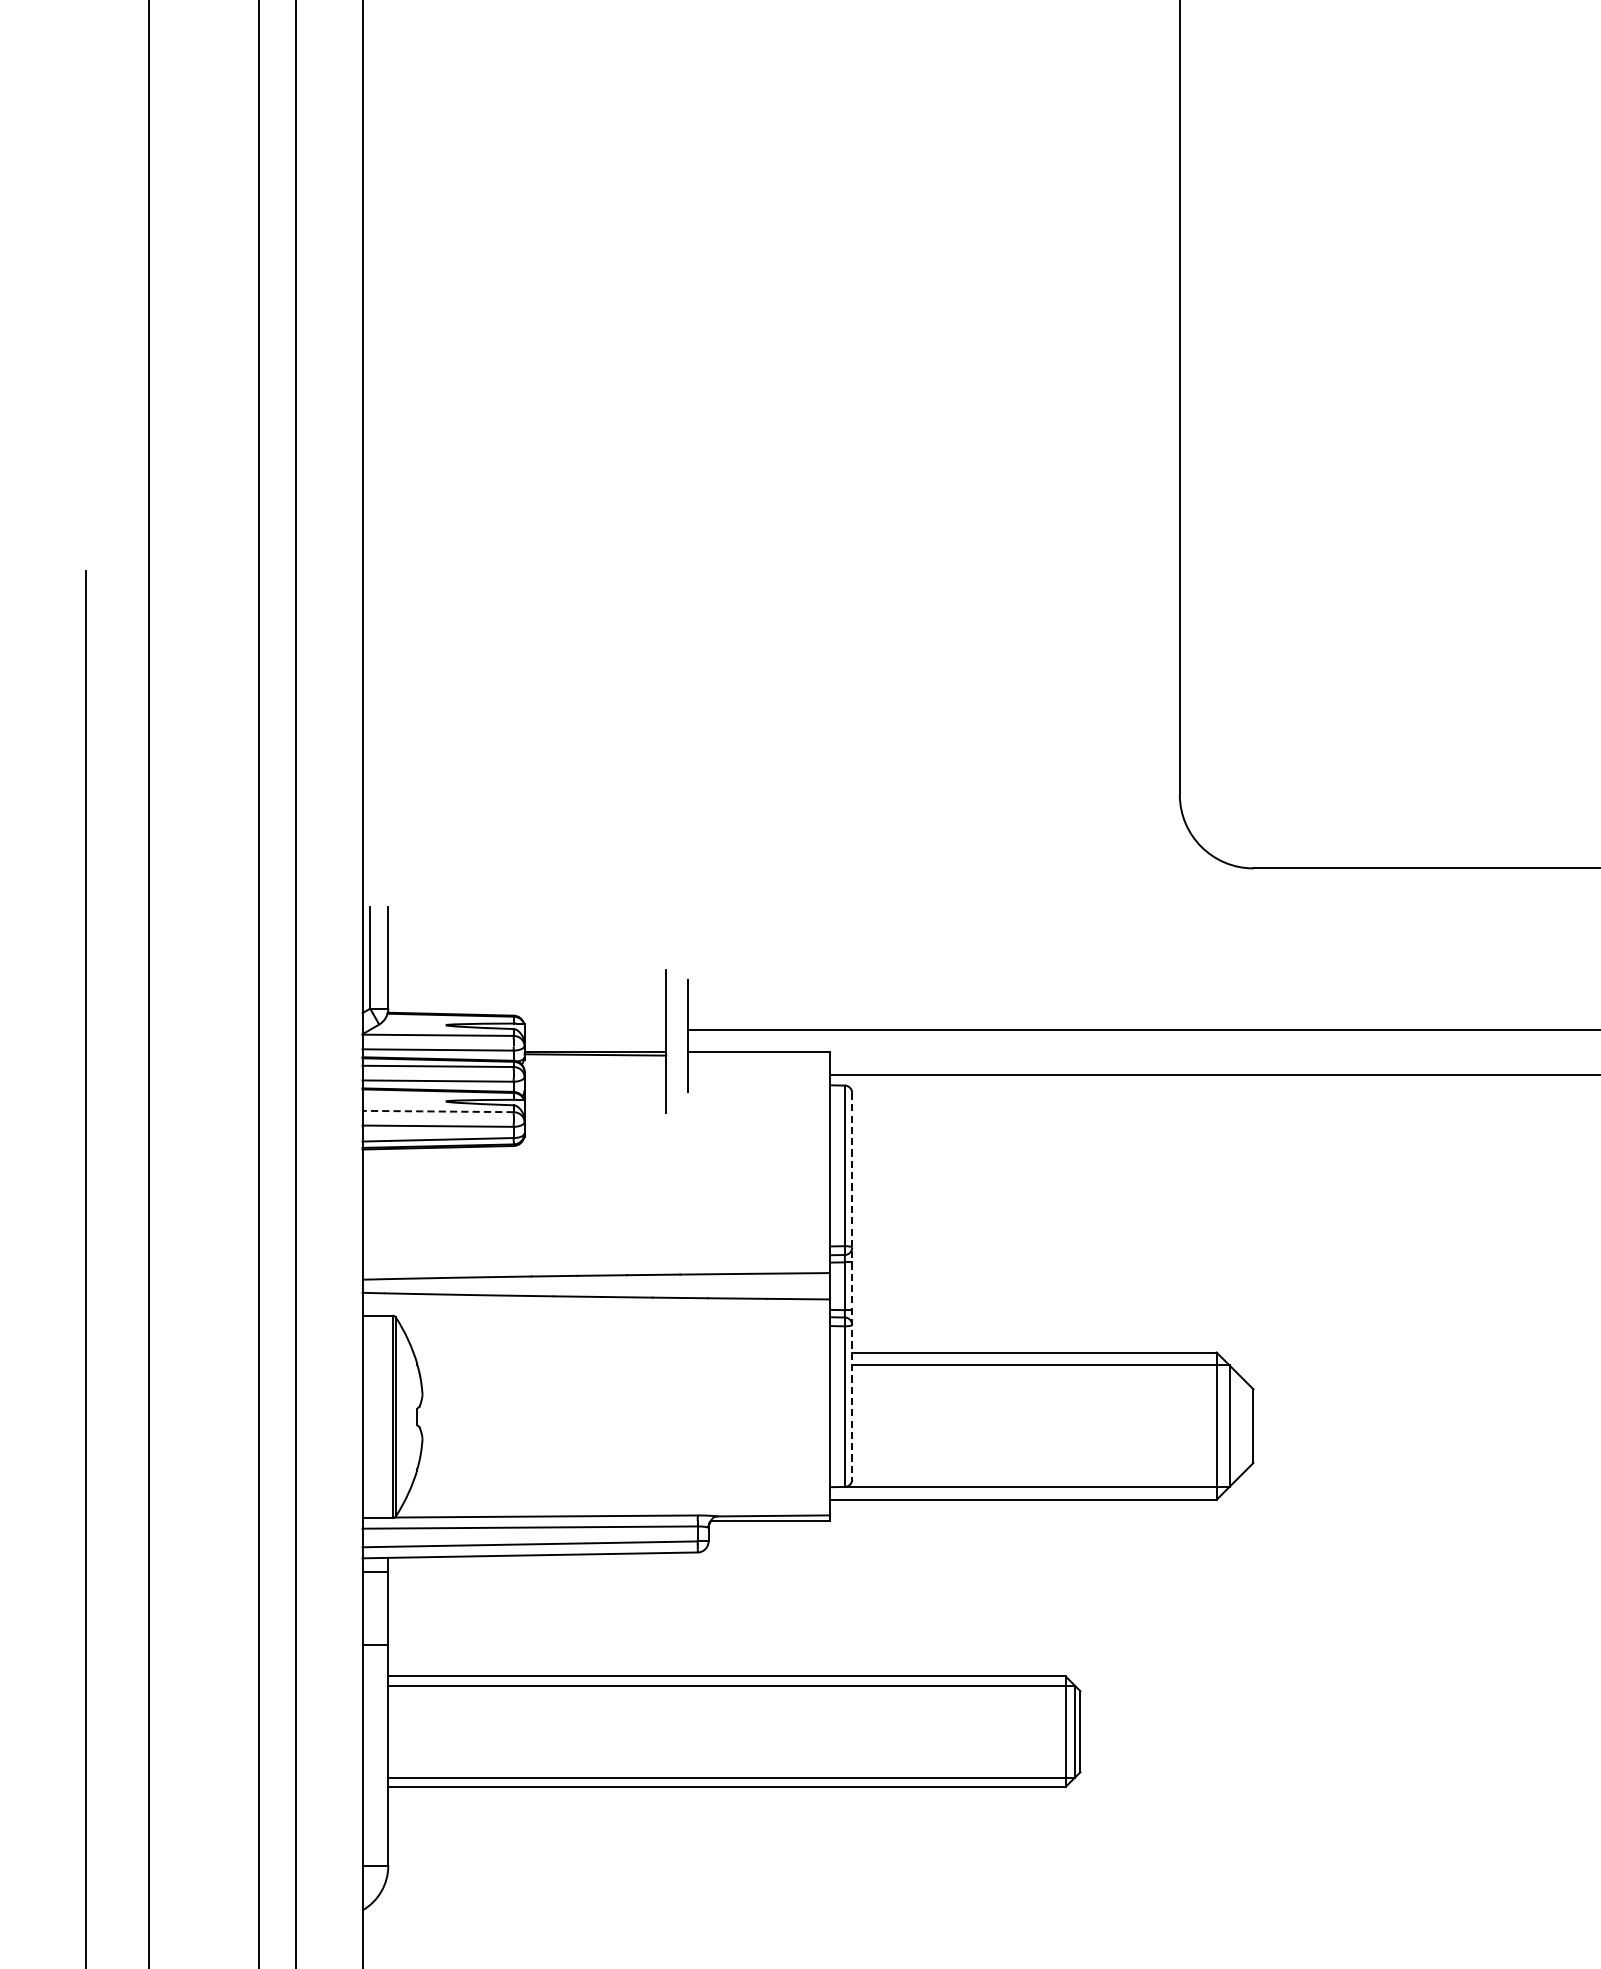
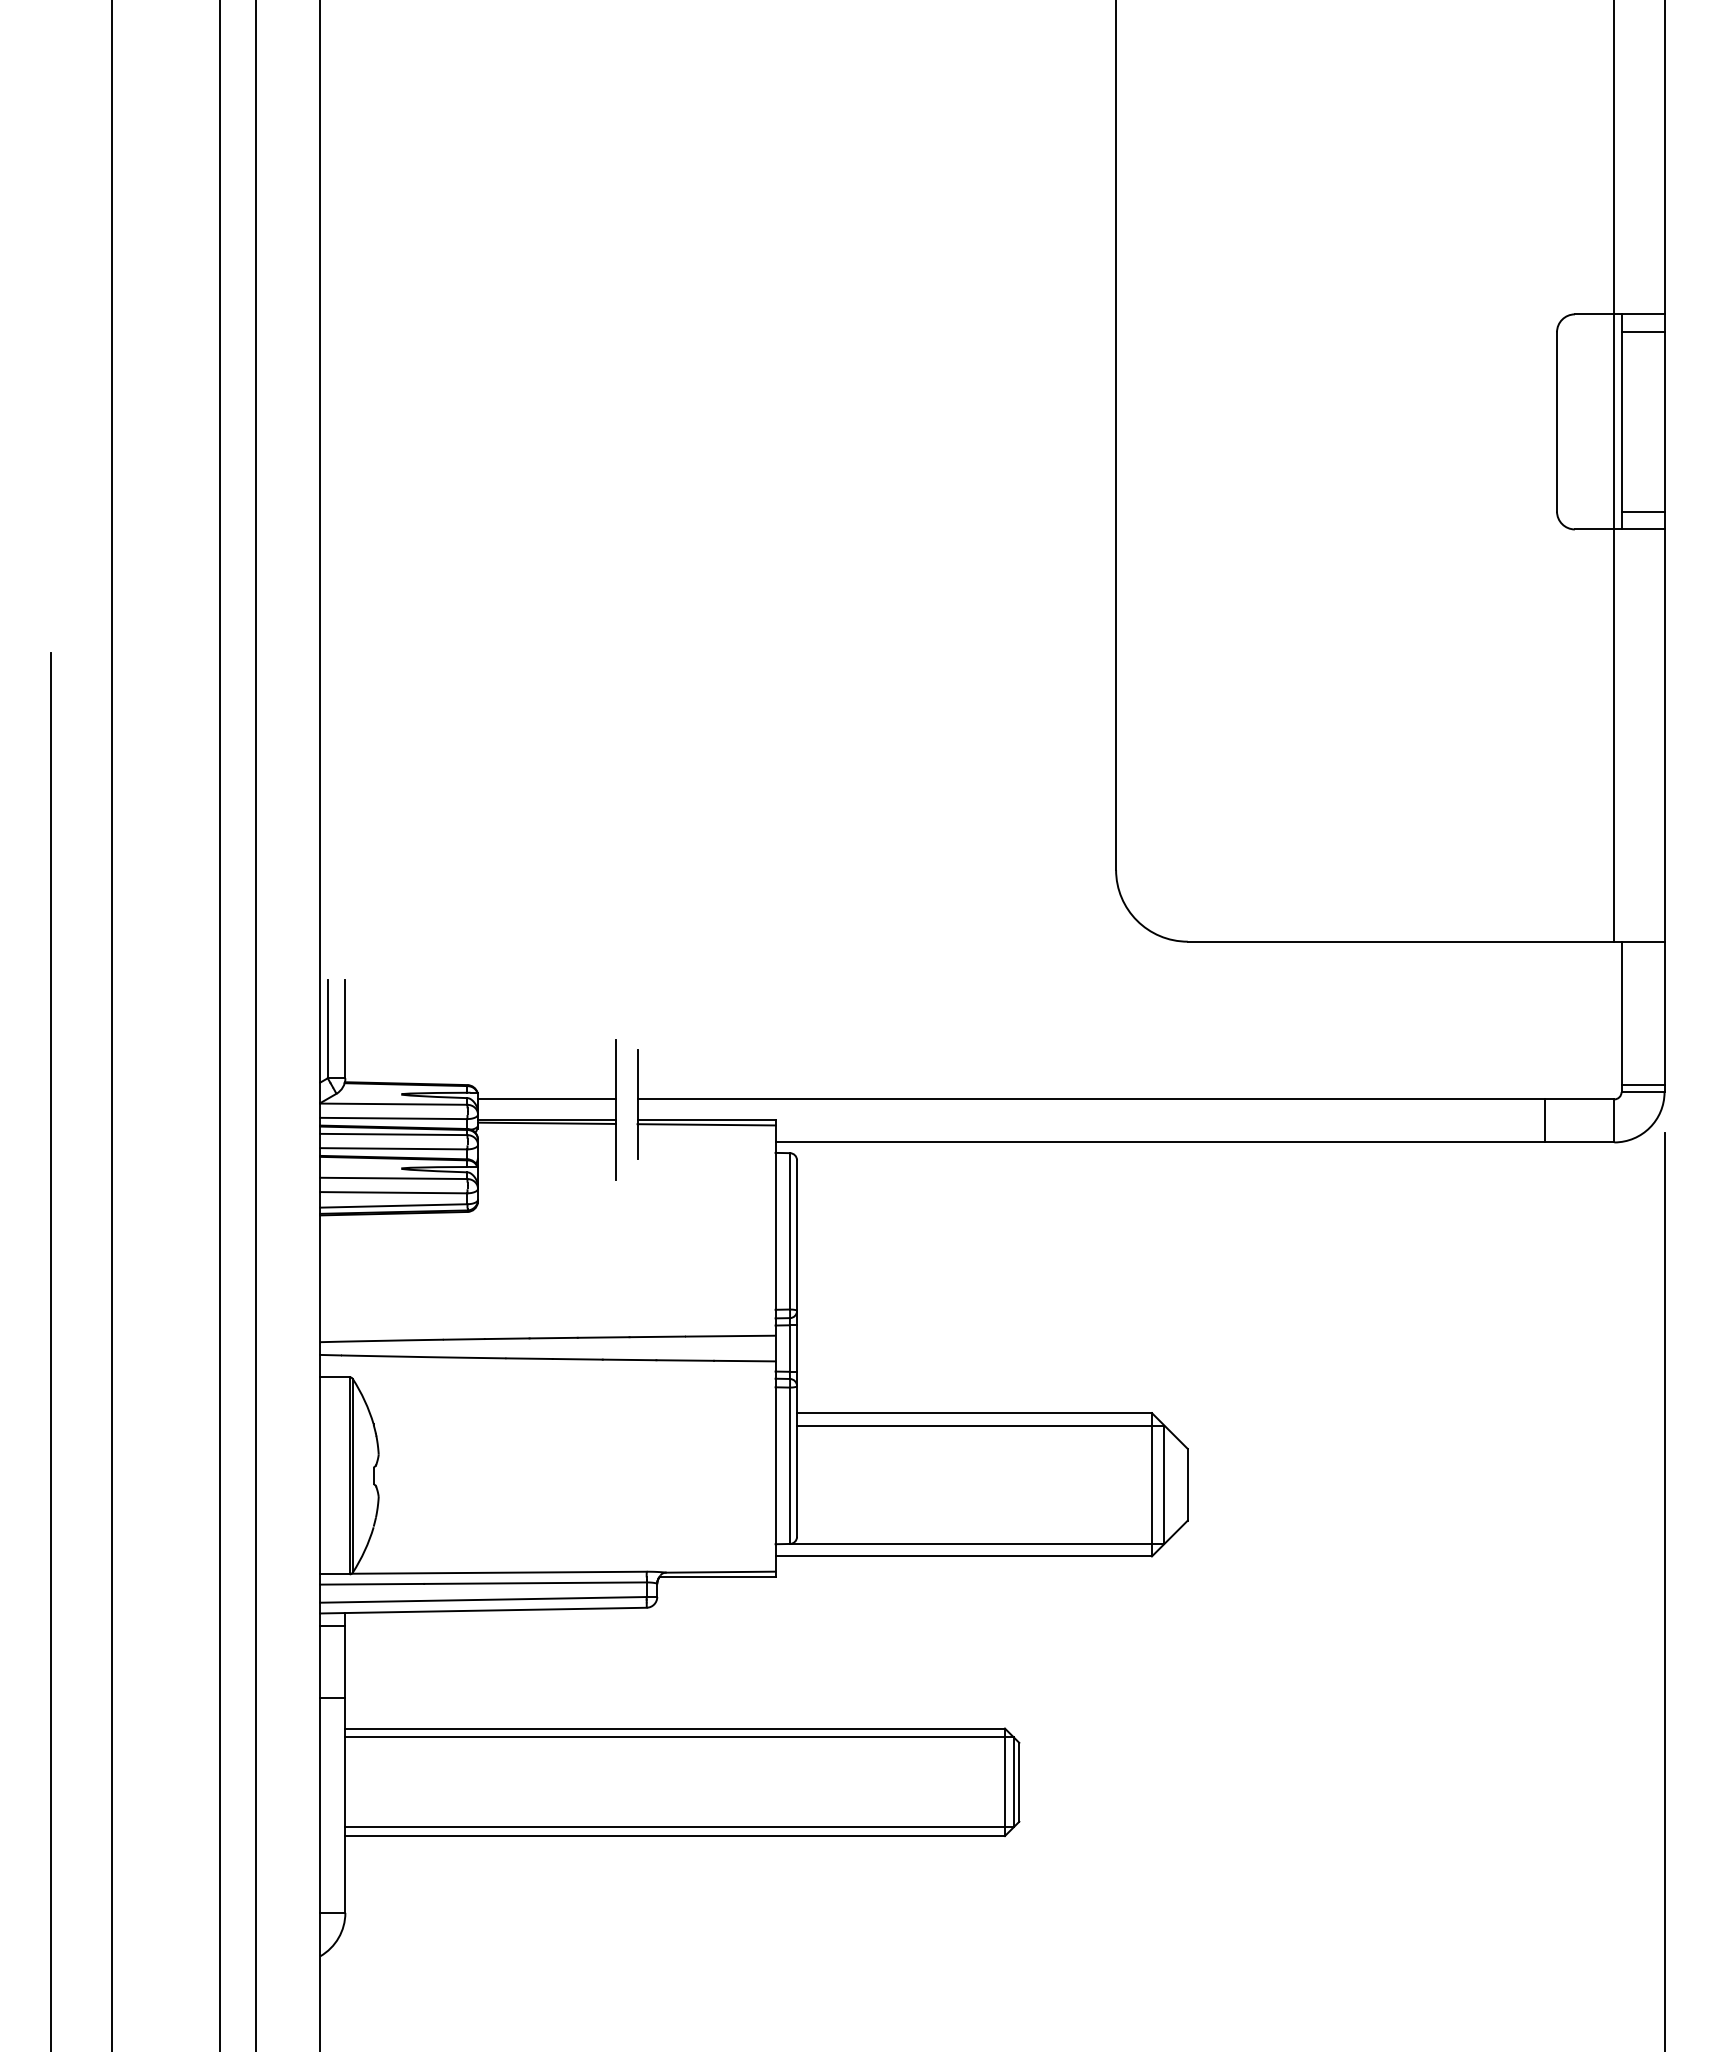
line: (595, 1030) -> (547, 1099), added
line: (759, 1056) -> (706, 1124), added
line: (437, 1111) -> (393, 1178), dashed -> solid
line: (852, 1287) -> (797, 1349), dashed -> solid

